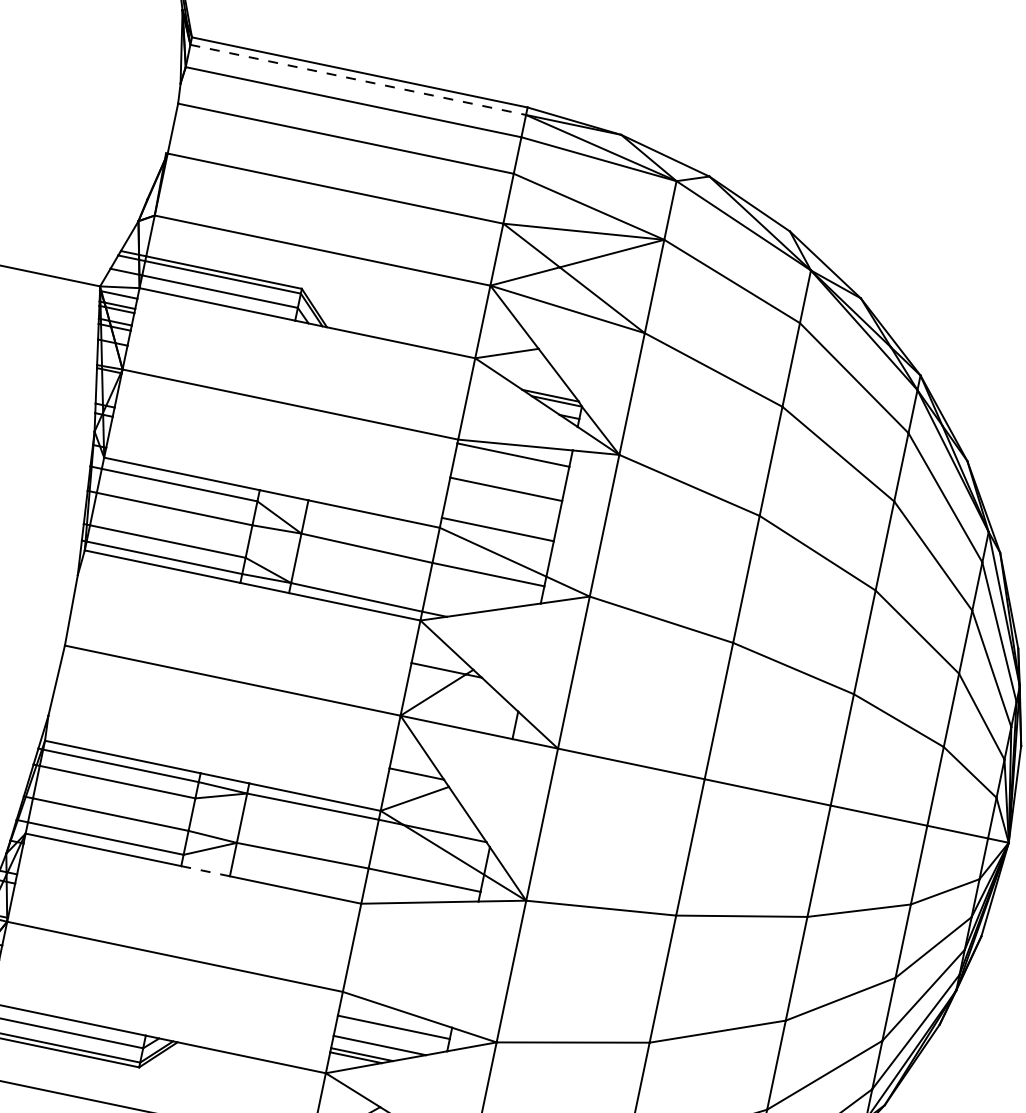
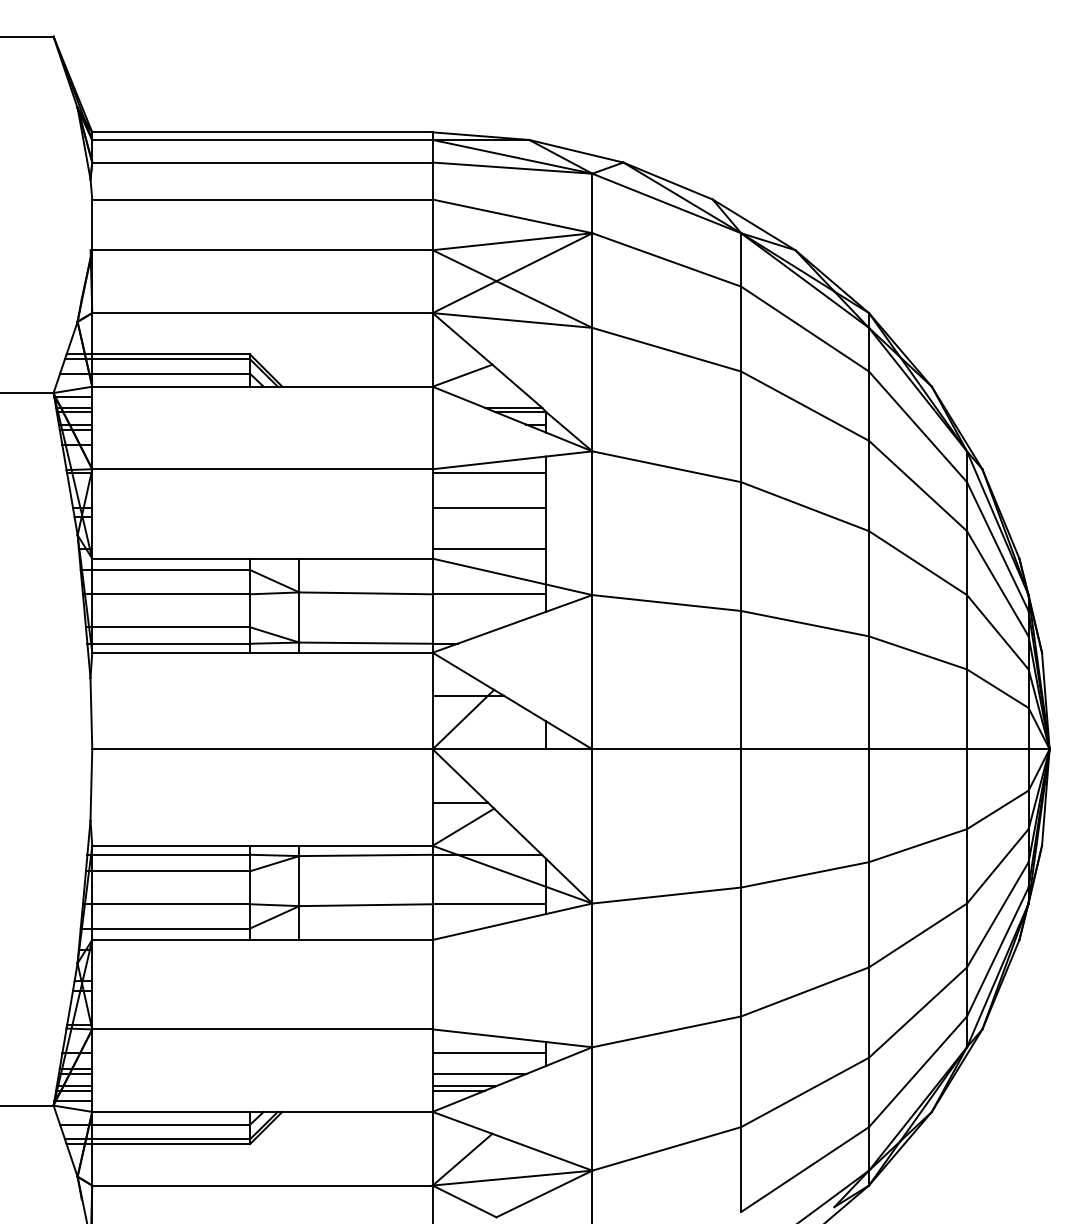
line: (358, 79) -> (262, 139), dashed -> solid
line: (205, 870) -> (274, 939), dashed -> solid

